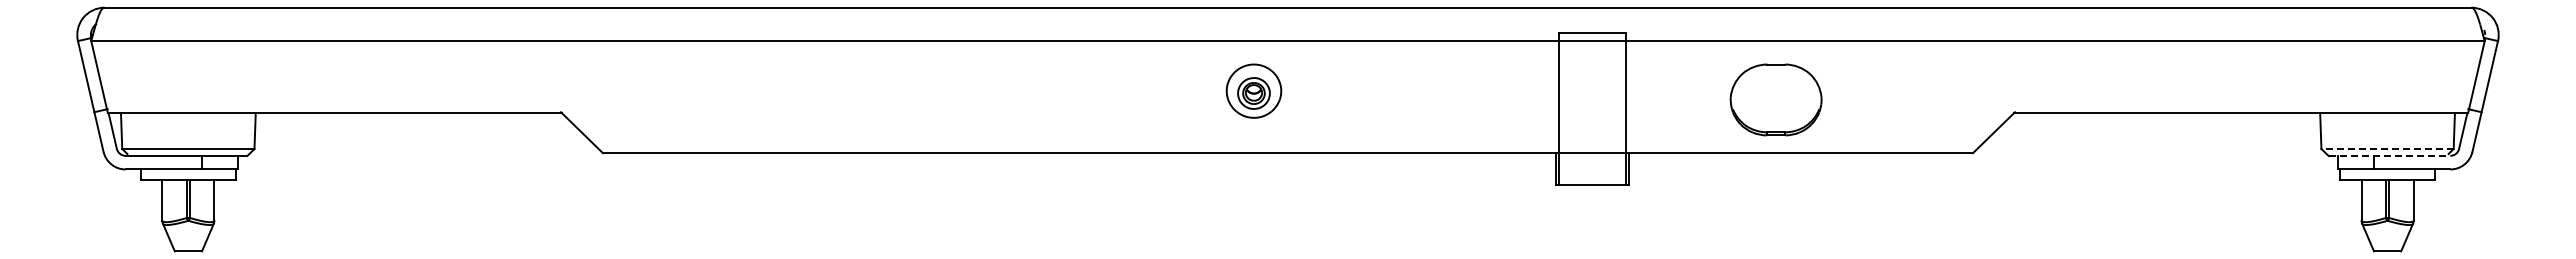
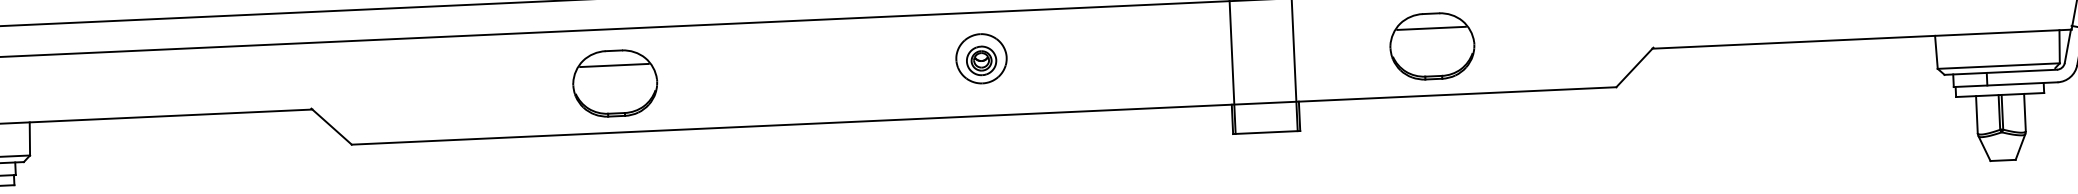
line: (1776, 80) -> (1431, 28), added
part: (1253, 90) -> (981, 58), moved
part: (890, 99) -> (614, 83), added
line: (2387, 149) -> (1998, 66), dashed -> solid
line: (2389, 155) -> (2000, 71), dashed -> solid

